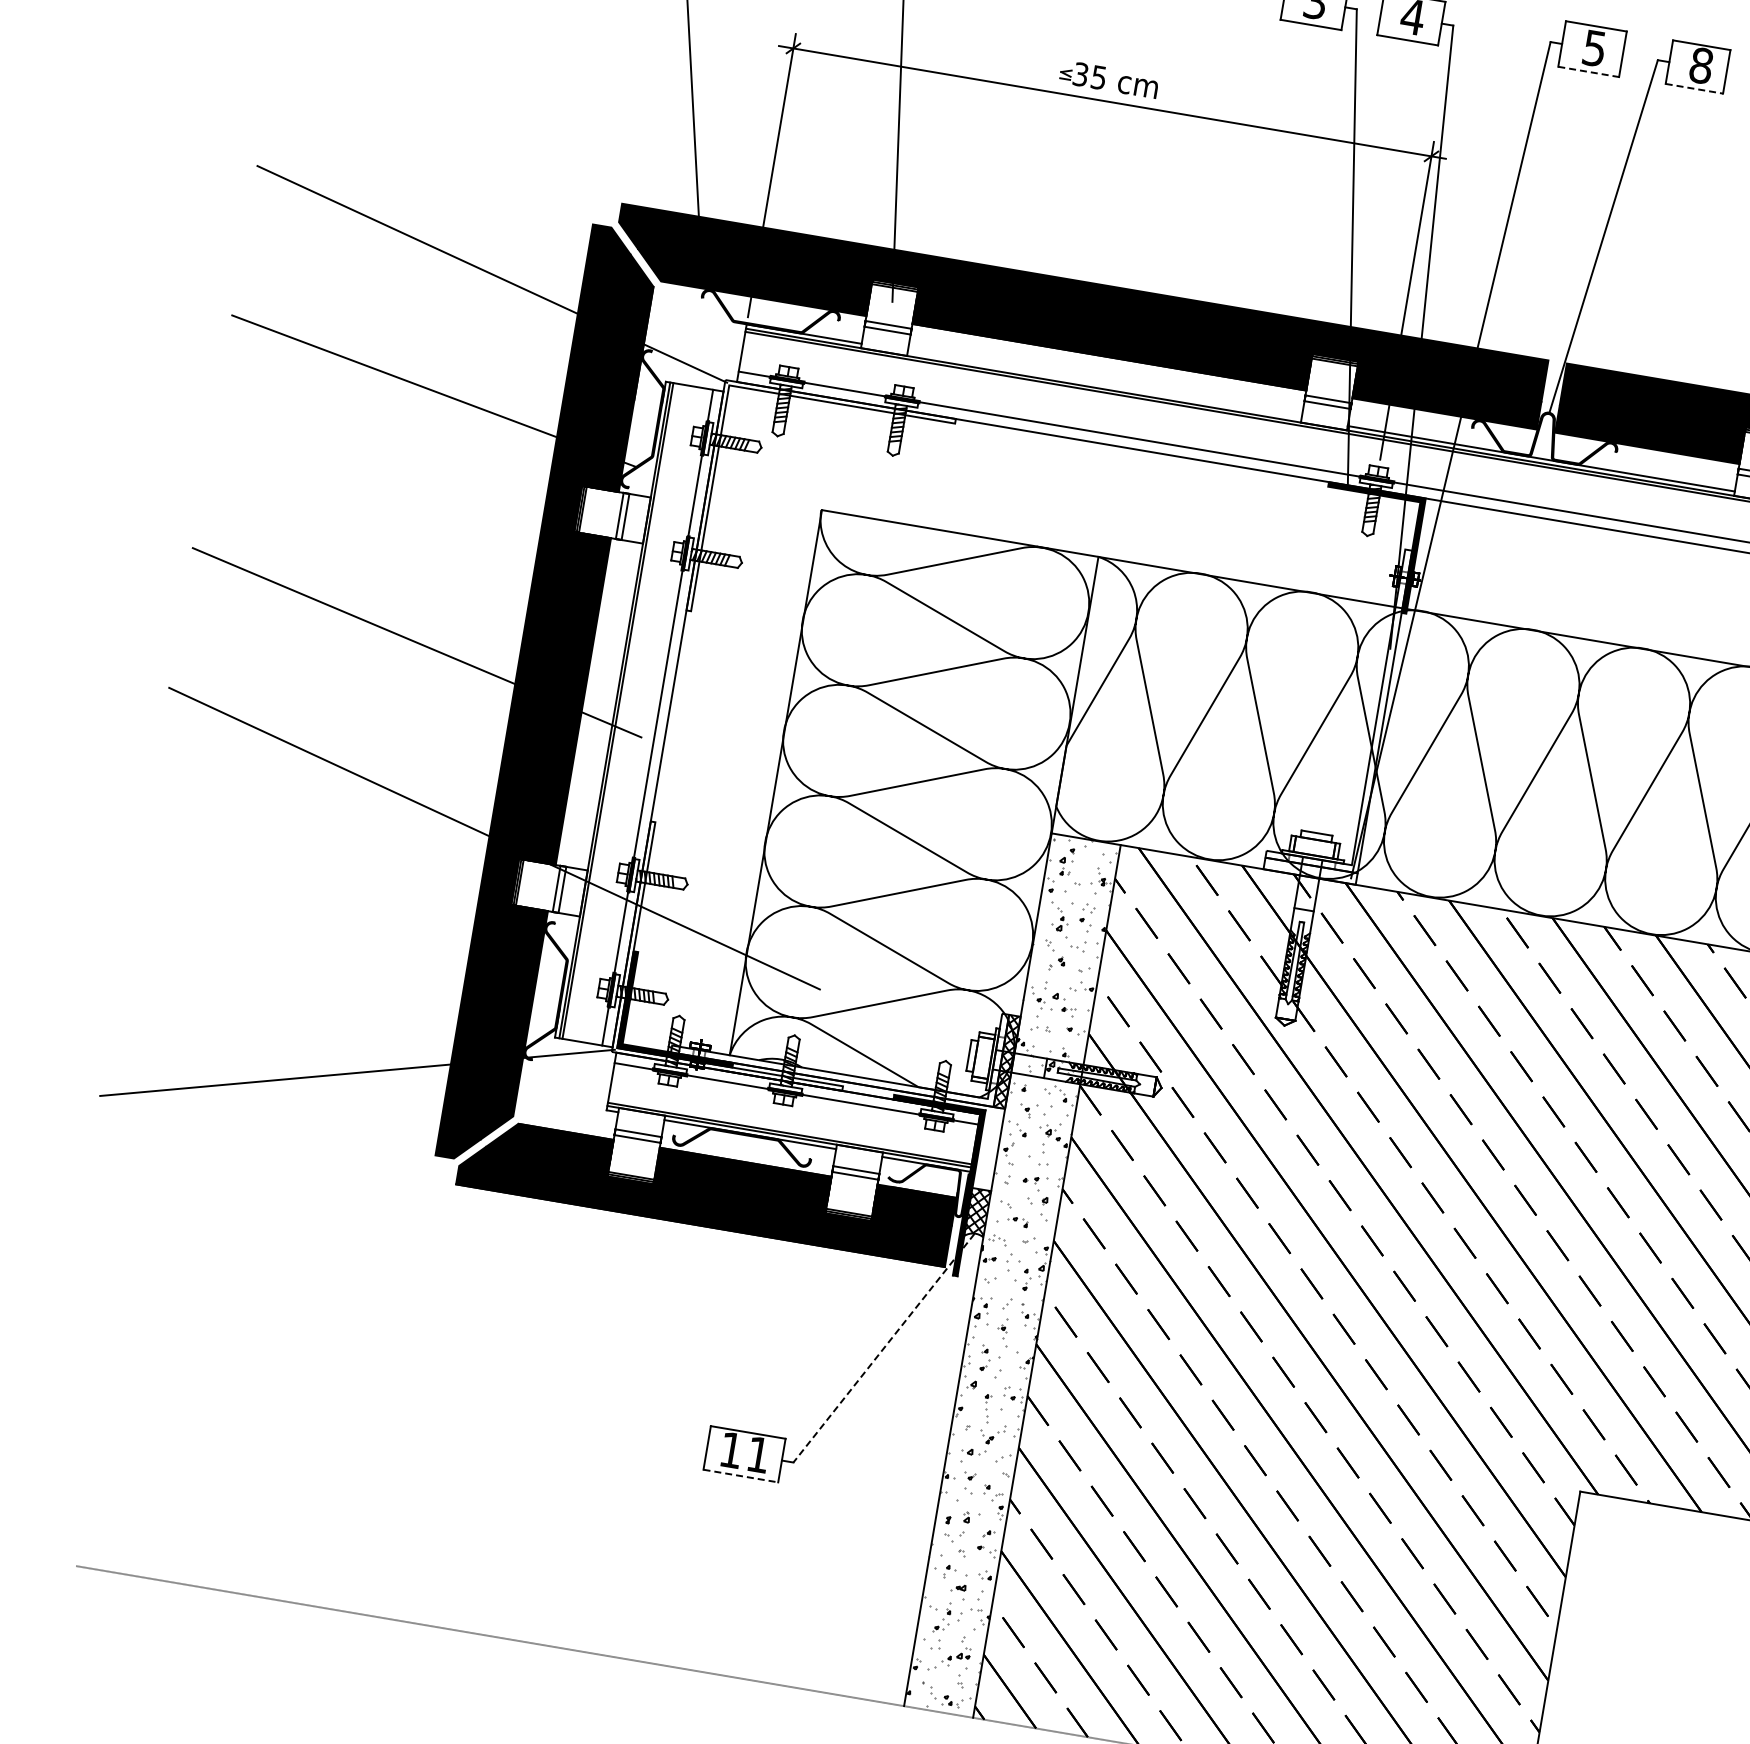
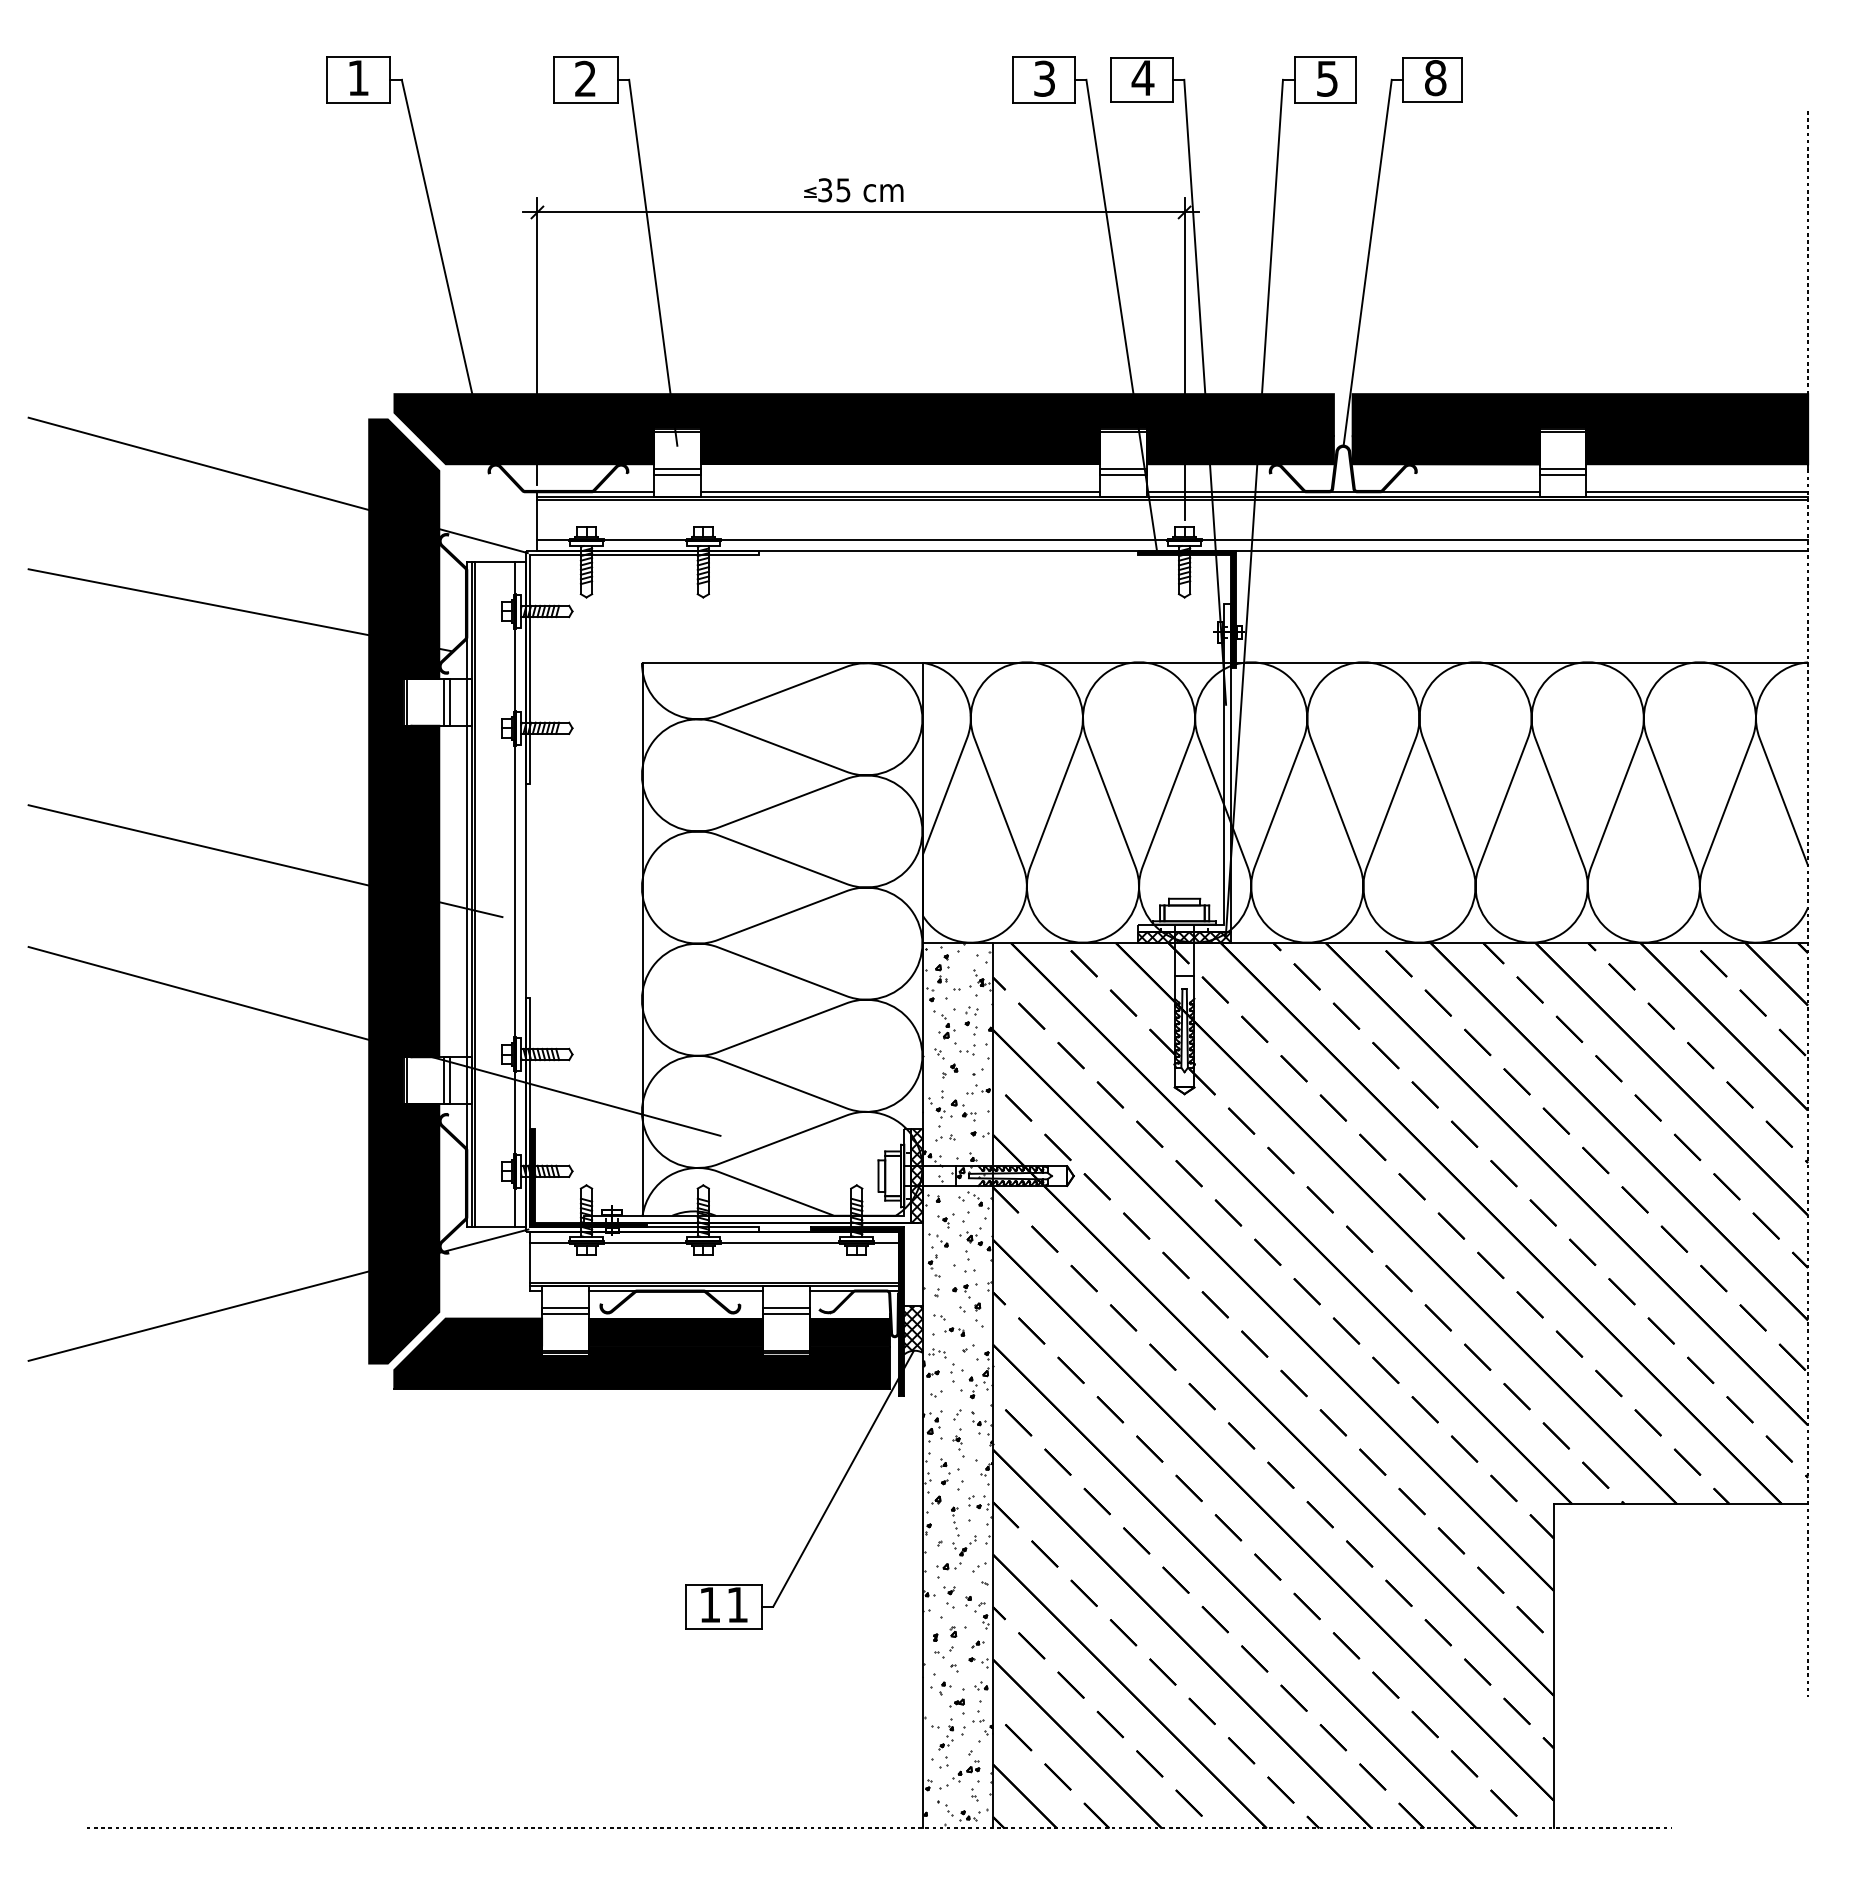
line: (1588, 71) -> (1325, 102), dashed -> solid
line: (1695, 88) -> (1433, 101), dashed -> solid
line: (1104, 385) -> (900, 492), added
line: (611, 706) -> (467, 891), added
hatch: (1310, 871) -> (1184, 937), added
hatch: (1012, 1273) -> (957, 1383), added
line: (884, 1347) -> (843, 1478), dashed -> solid
line: (740, 1475) -> (723, 1628), dashed -> solid

